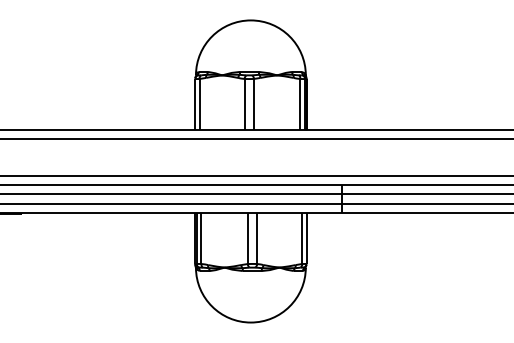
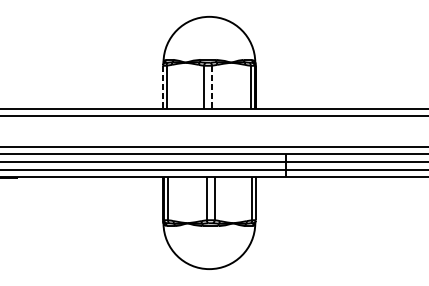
line: (195, 104) -> (163, 87), solid -> dashed
line: (253, 104) -> (211, 87), solid -> dashed

